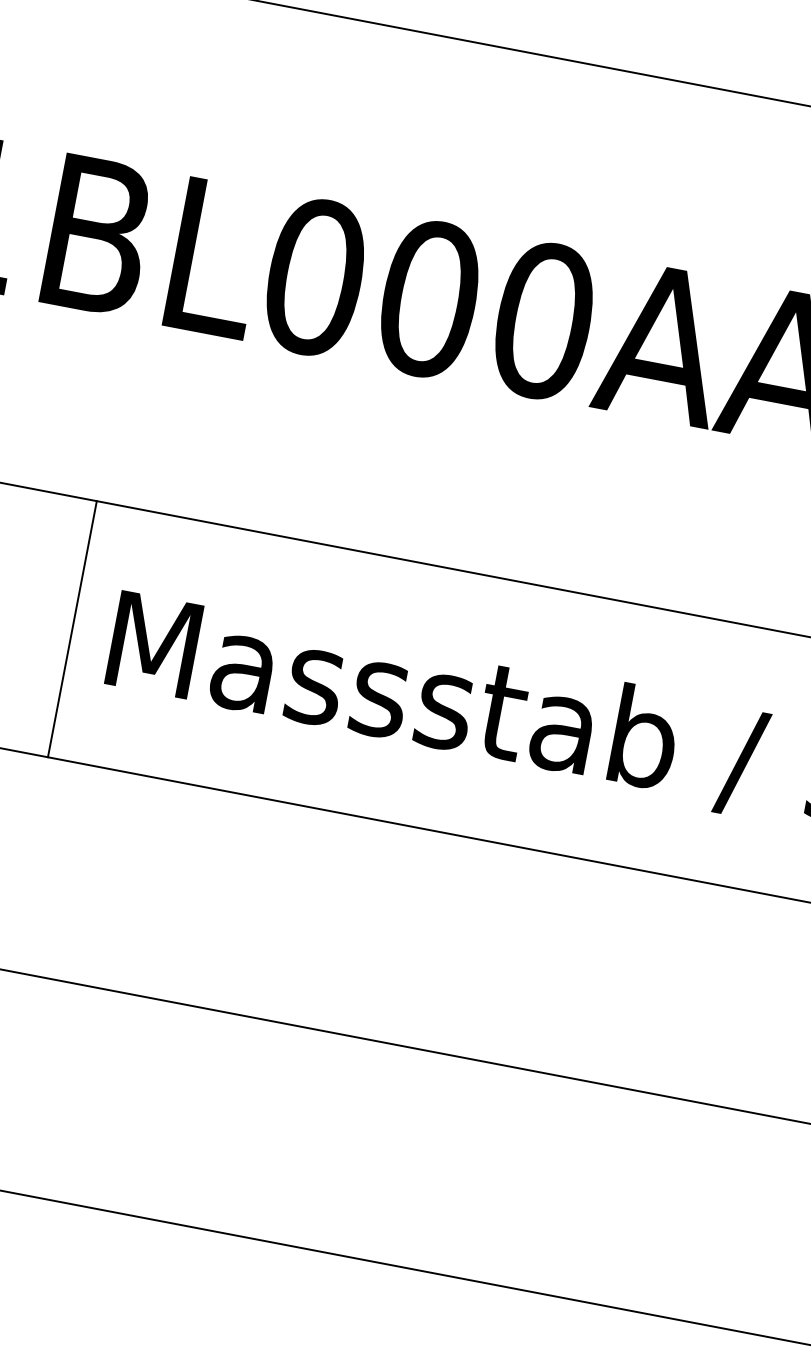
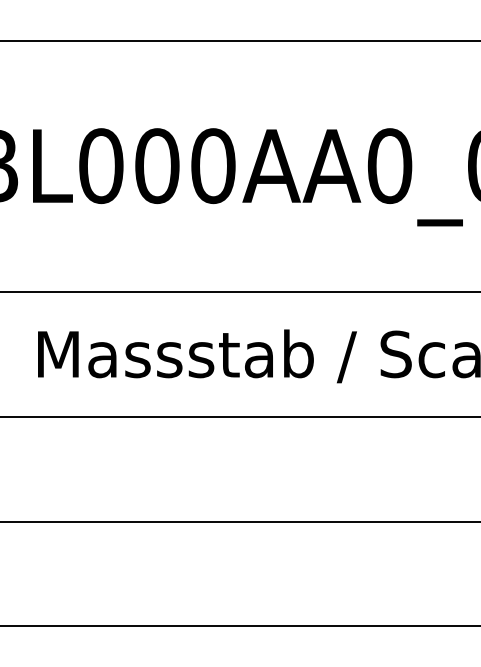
line: (72, 629) -> (18, 354), removed

